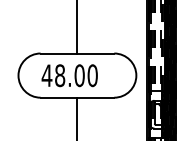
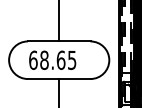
text: (69, 75) -> (52, 60), 48.00 -> 68.65

